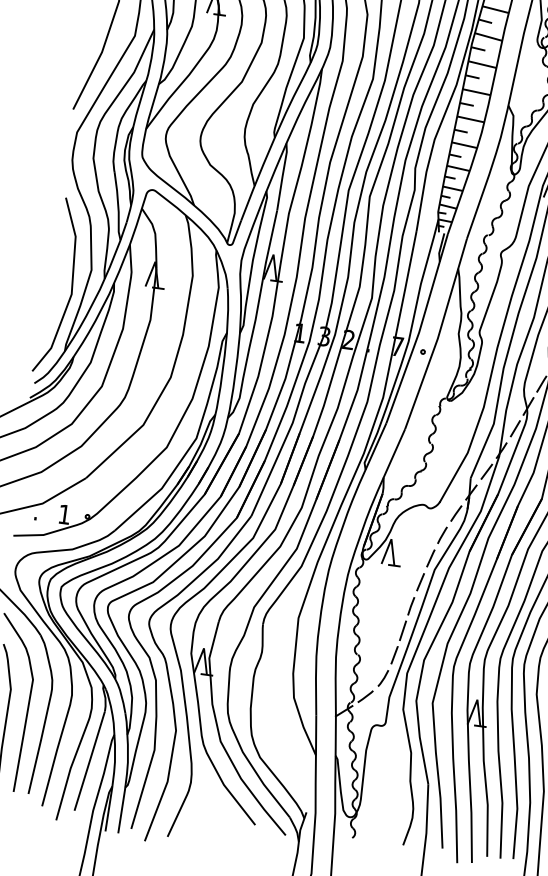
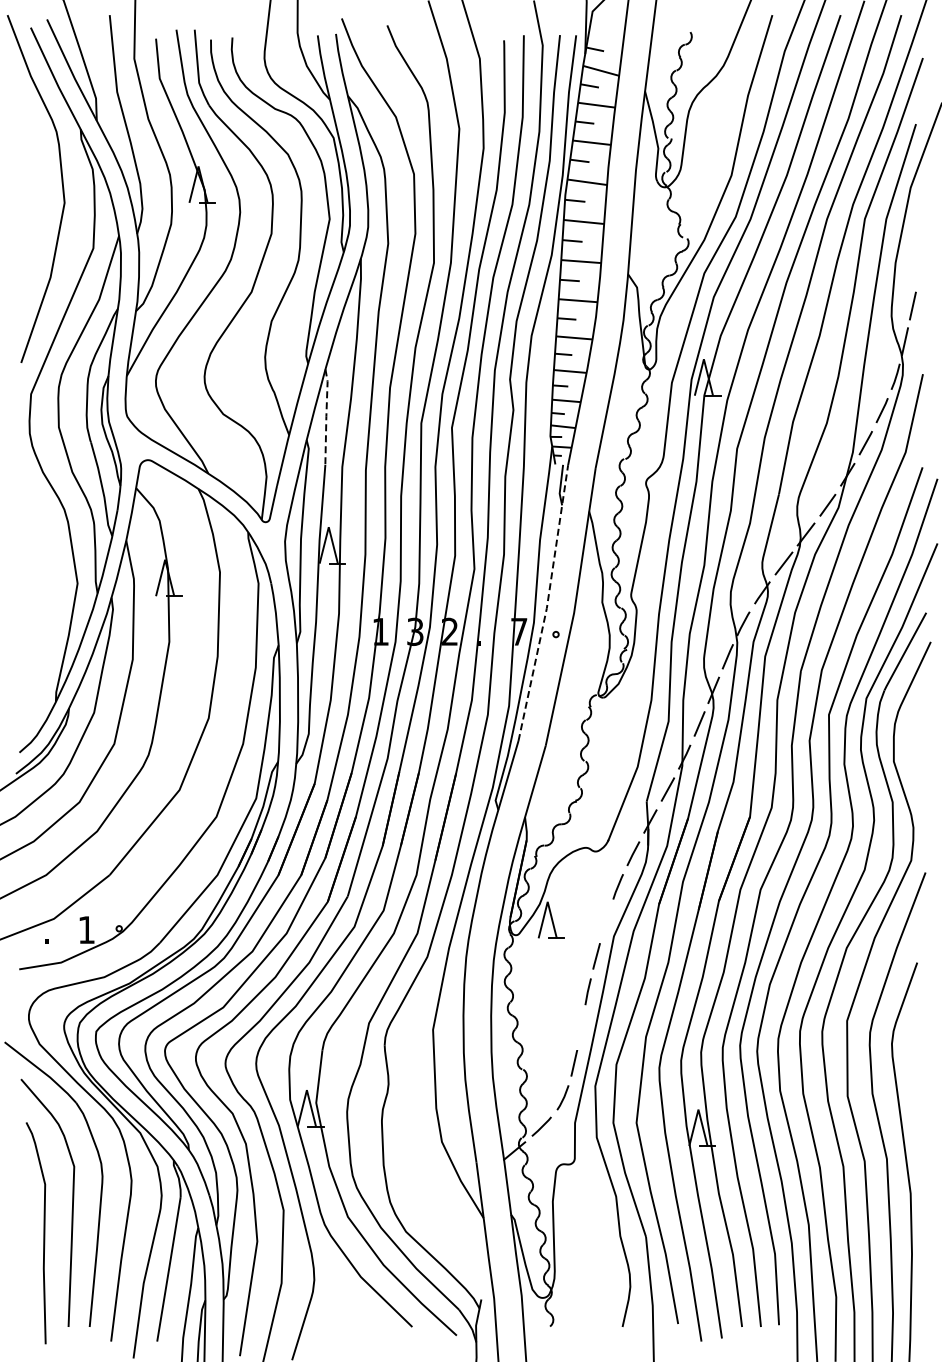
line: (282, 176) -> (326, 416), solid -> dashed
line: (71, 286) -> (52, 610), removed
line: (419, 330) -> (547, 604), solid -> dashed
line: (430, 558) -> (605, 921), removed
line: (402, 630) -> (580, 1027), removed

